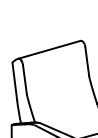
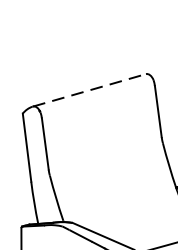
line: (49, 49) -> (89, 89), solid -> dashed

